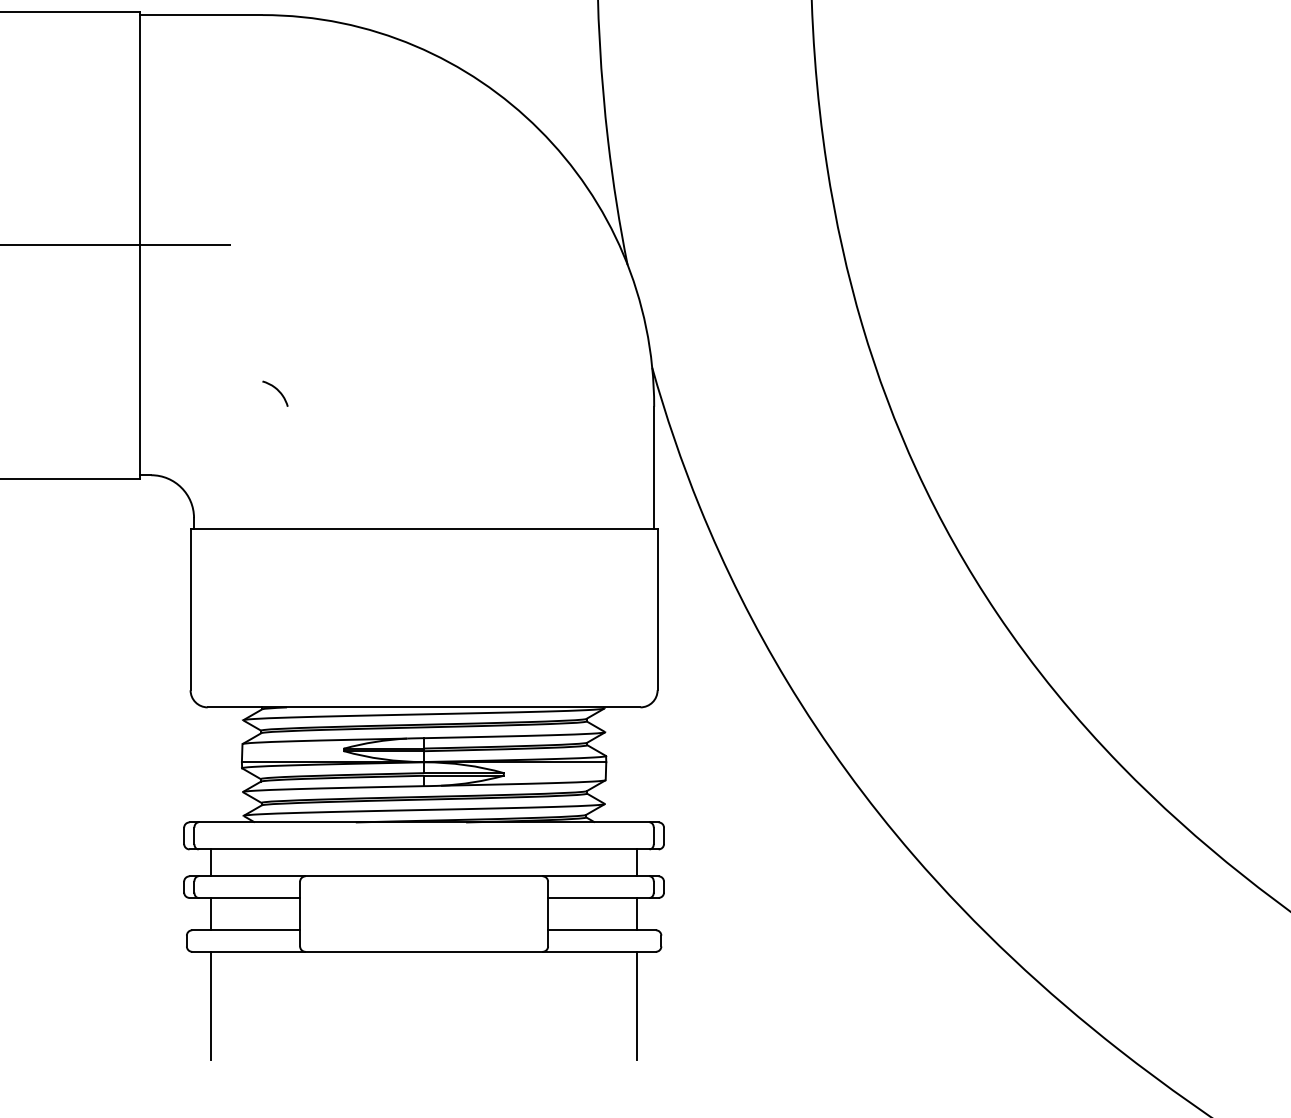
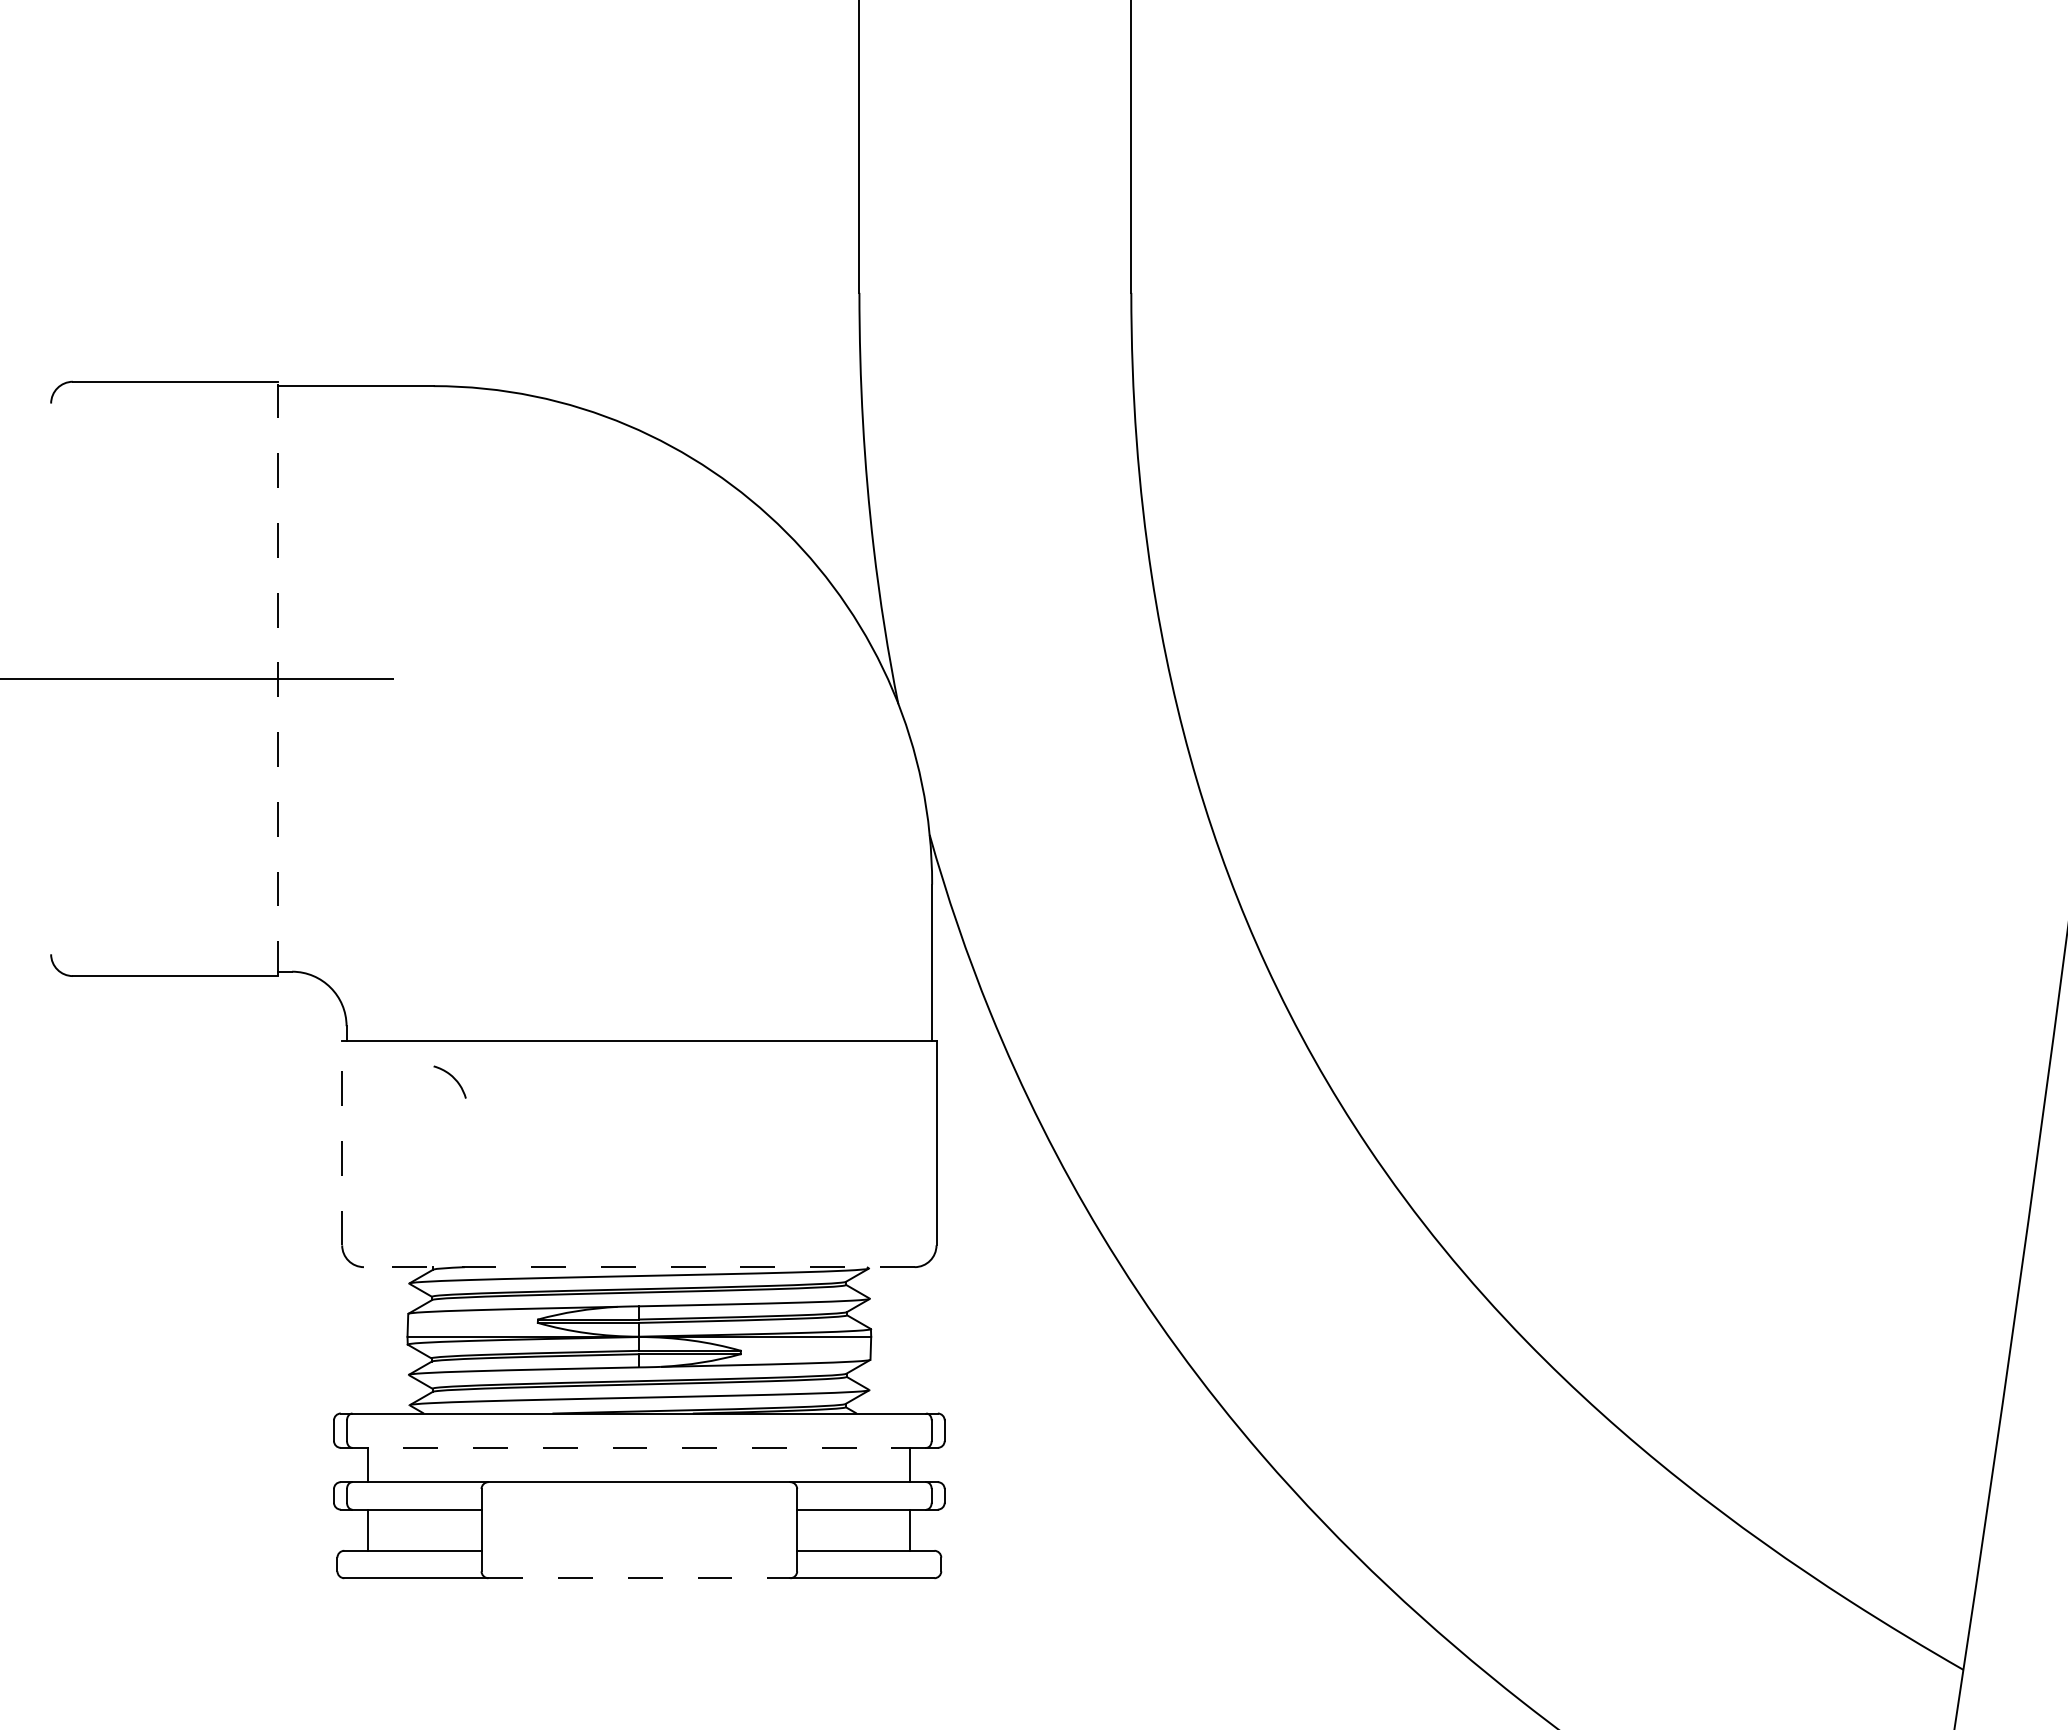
line: (139, 244) -> (277, 678), solid -> dashed
curve: (277, 390) -> (452, 1077), moved
line: (190, 609) -> (342, 1142), solid -> dashed
line: (423, 707) -> (638, 1267), solid -> dashed
line: (424, 849) -> (639, 1447), solid -> dashed
line: (424, 952) -> (639, 1578), solid -> dashed
line: (211, 1005) -> (368, 1646), removed
line: (637, 1005) -> (910, 1646), removed

